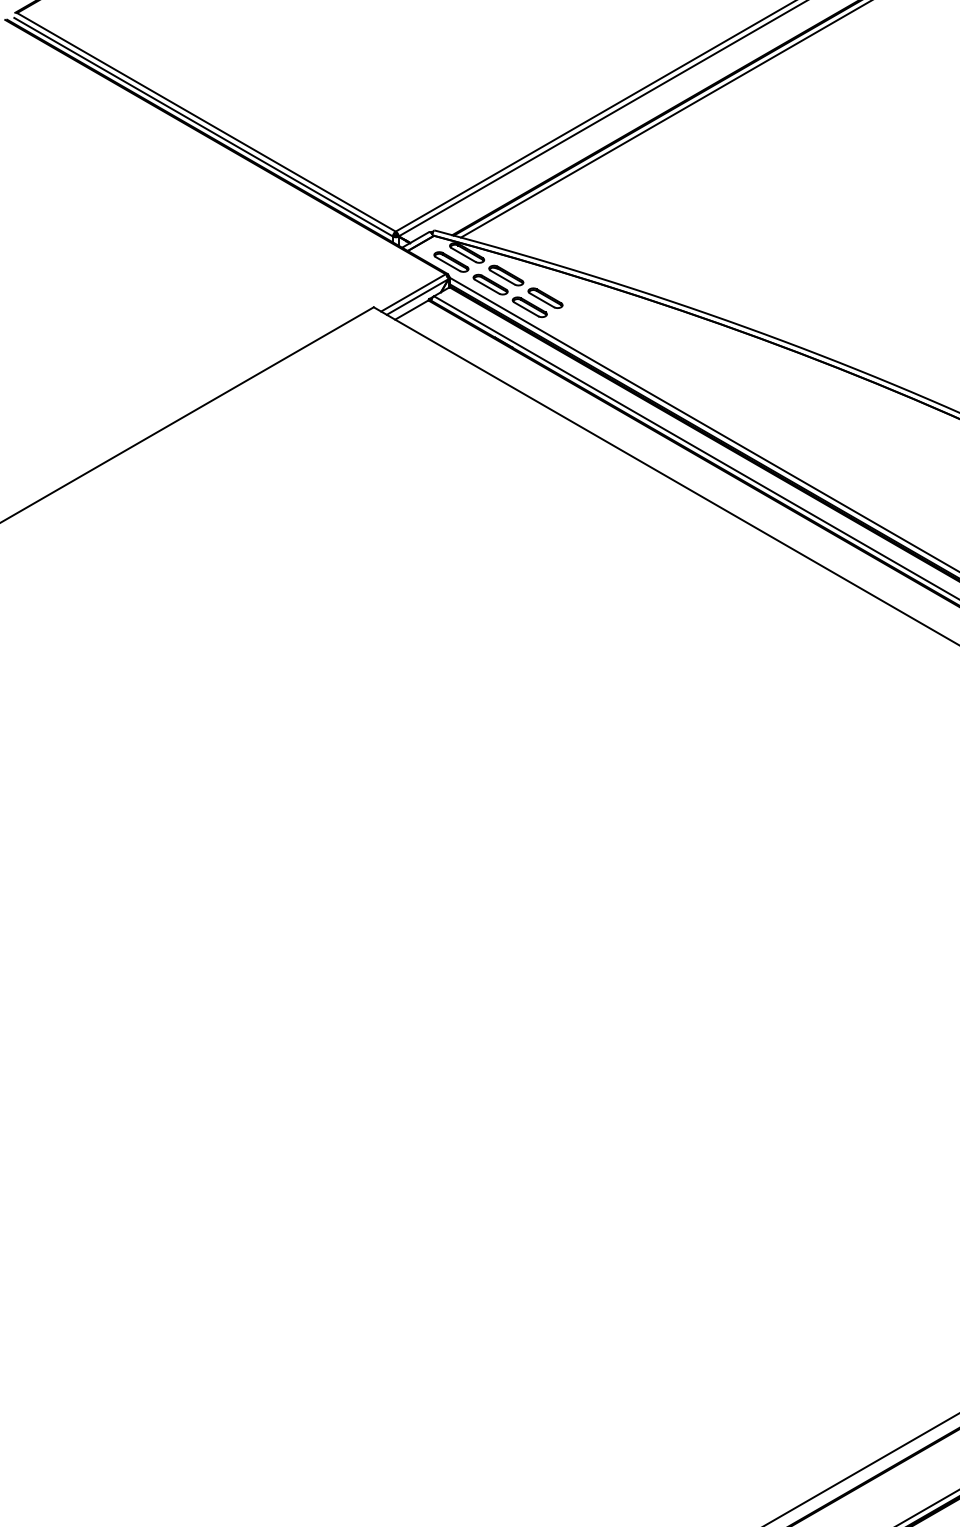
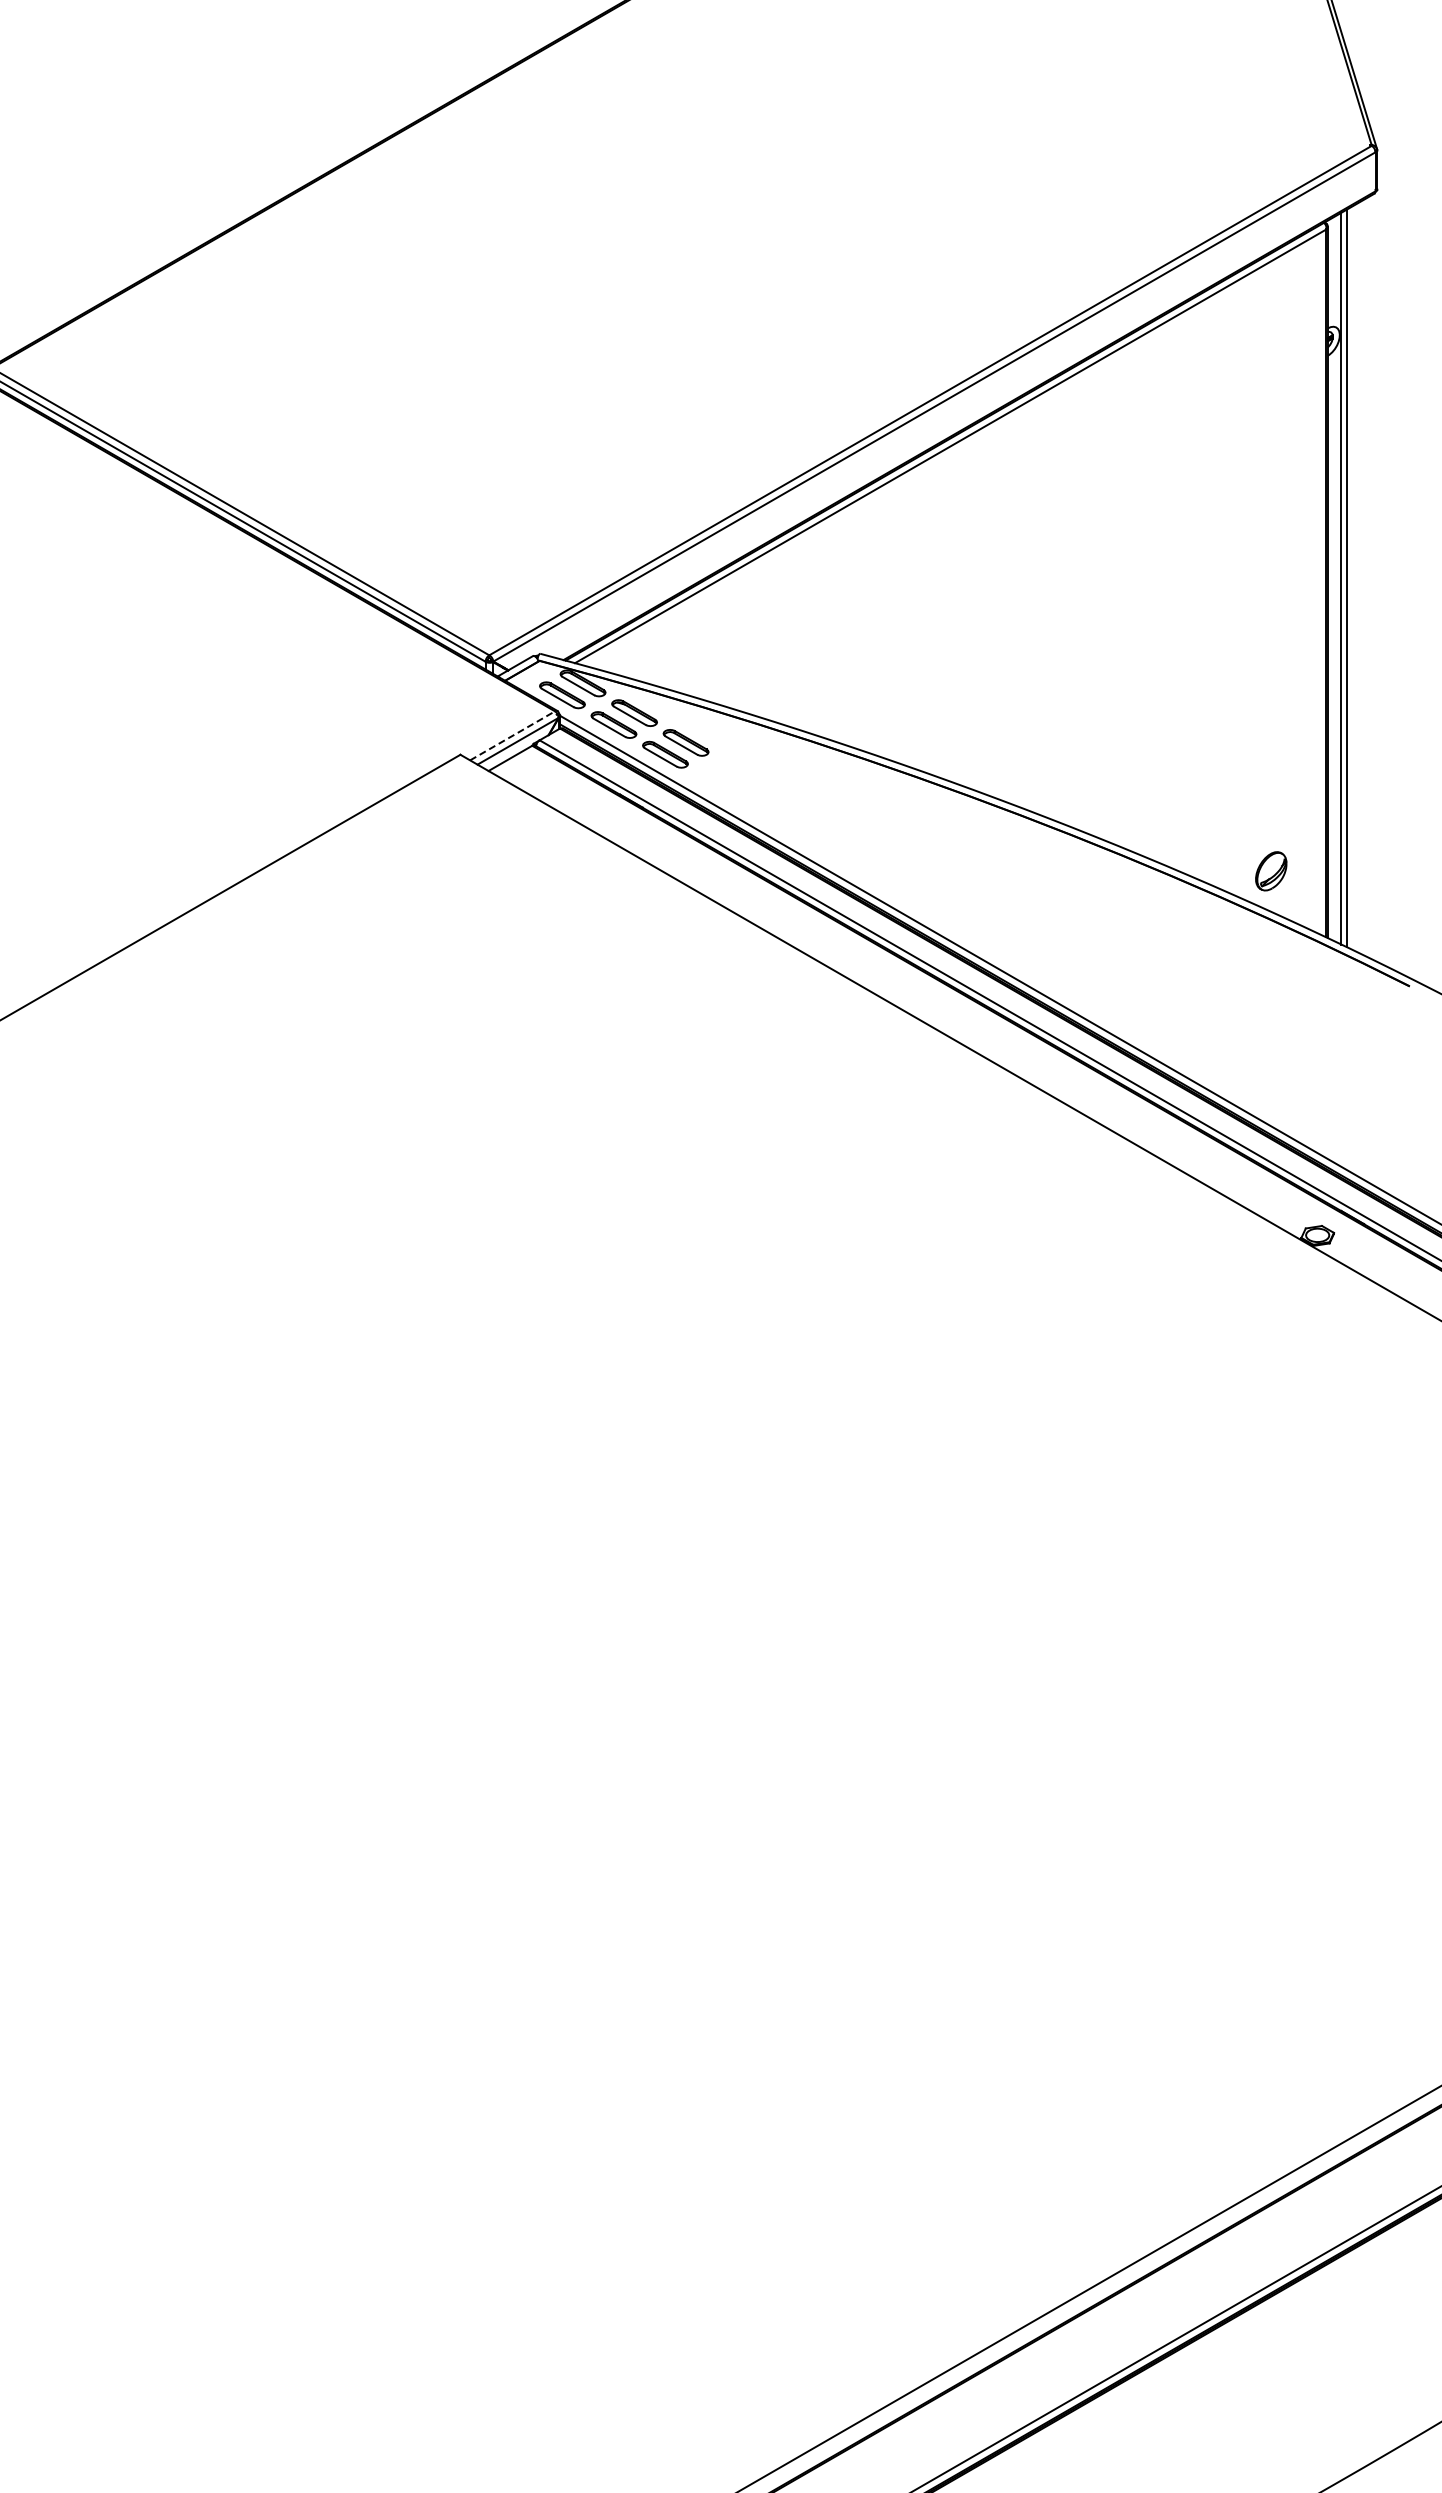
line: (414, 292) -> (513, 735), solid -> dashed

